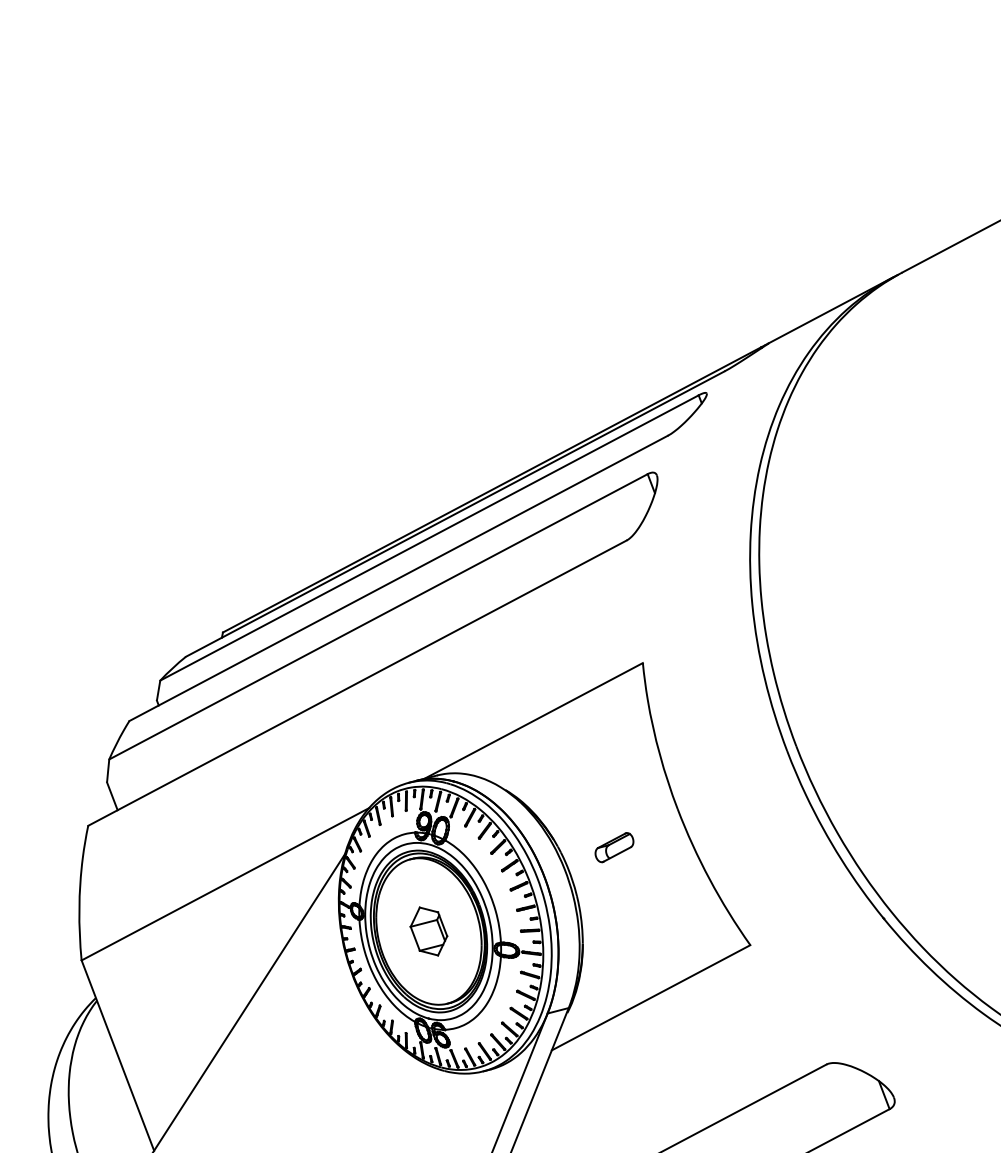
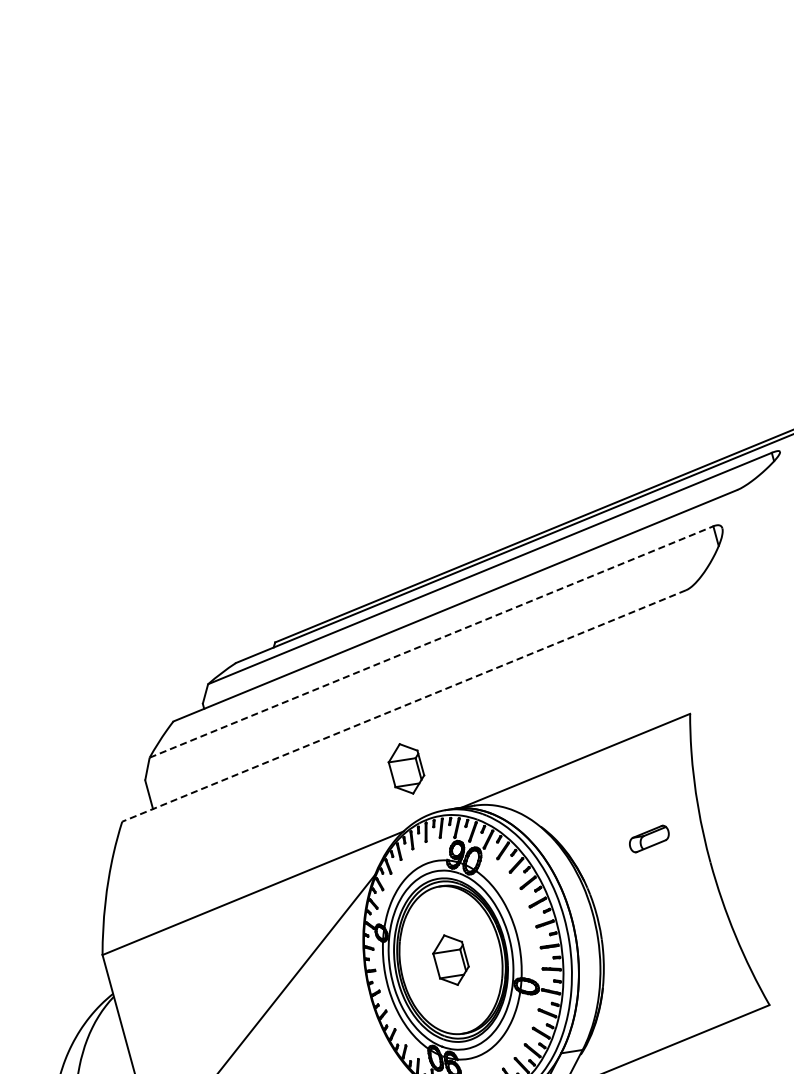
line: (378, 616) -> (431, 641), solid -> dashed
line: (357, 683) -> (404, 706), solid -> dashed
part: (365, 745) -> (406, 768), added
part: (614, 847) -> (649, 838), moved

